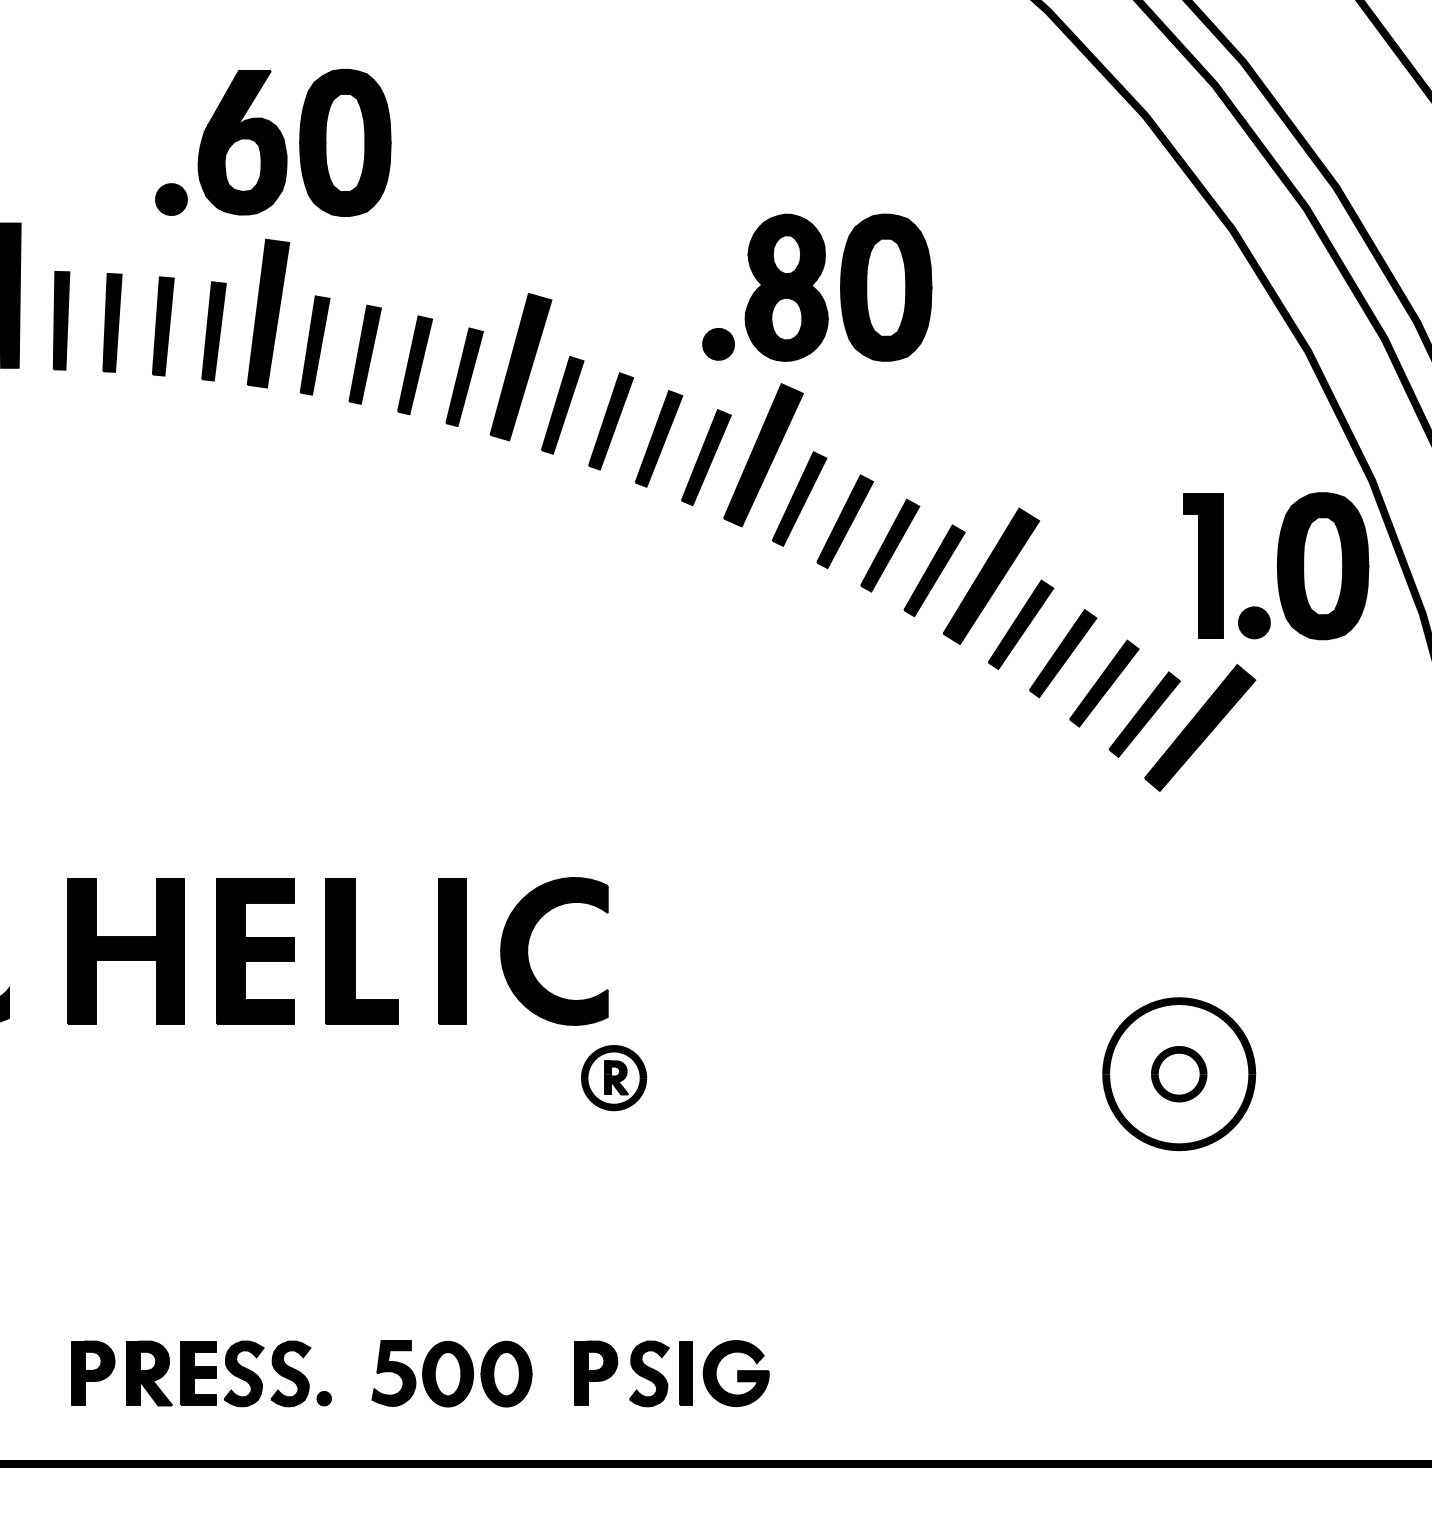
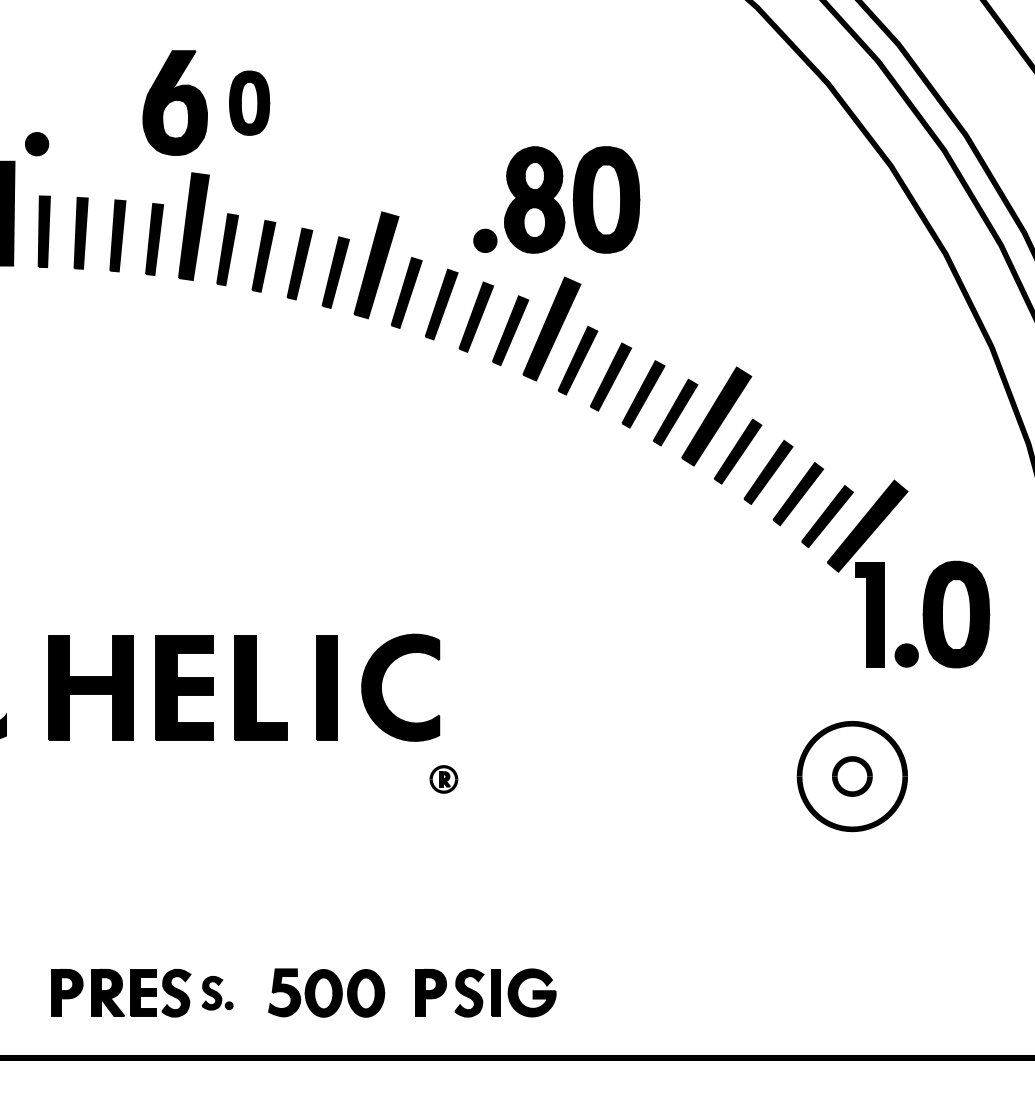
part: (345, 142) -> (249, 102), size x0.6
part: (171, 199) -> (37, 144), moved
part: (817, 287) -> (556, 199), moved
part: (1276, 566) -> (922, 614), moved
part: (614, 1078) -> (444, 779), size x0.6
part: (300, 1373) -> (217, 992), size x0.7

